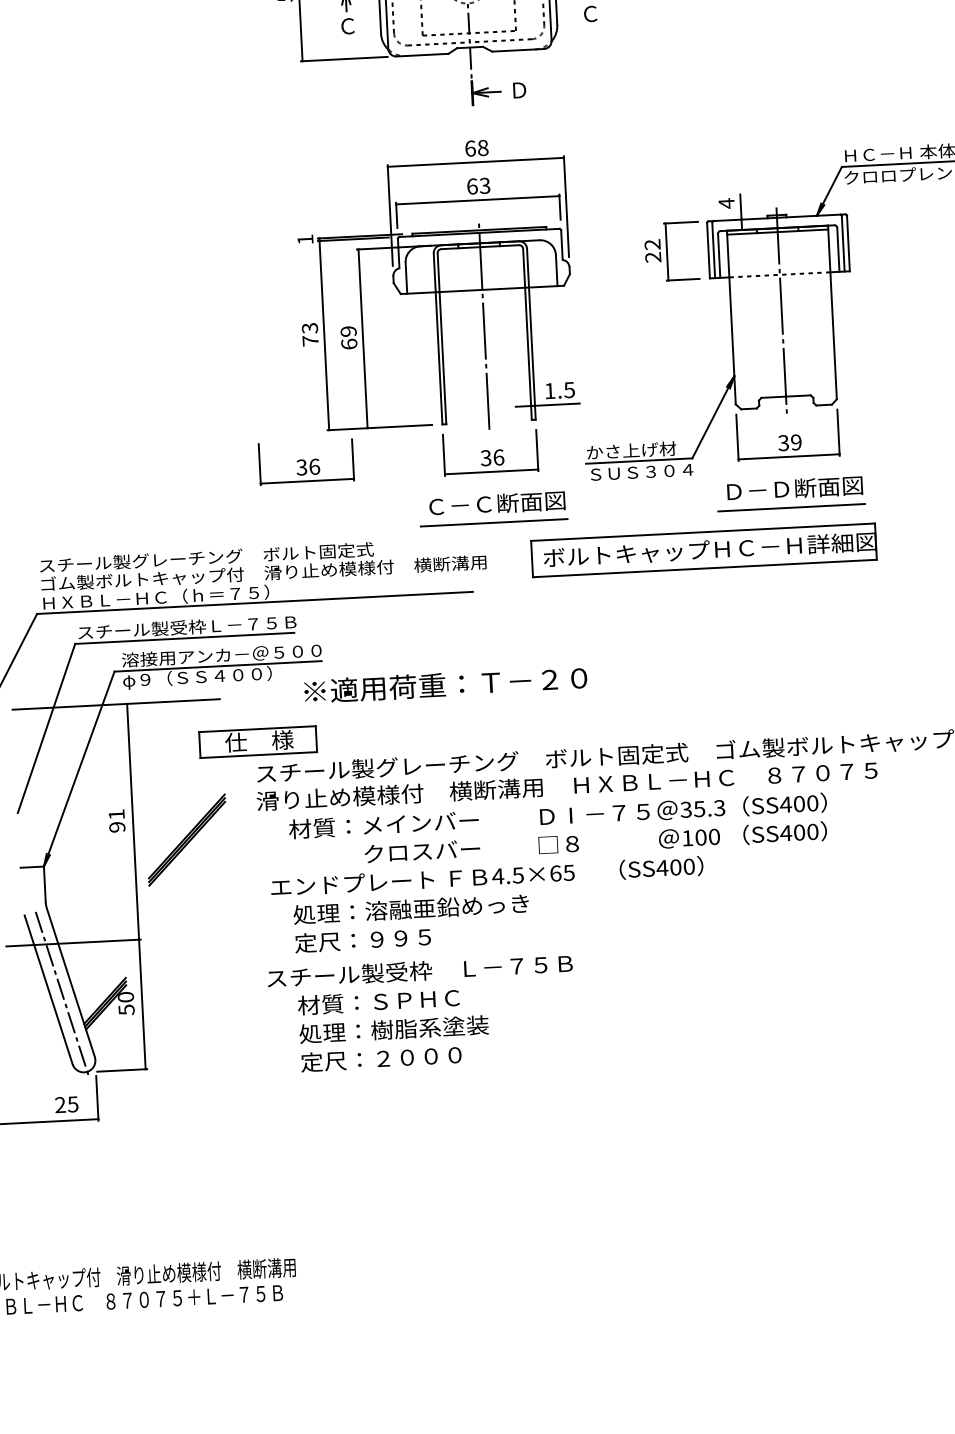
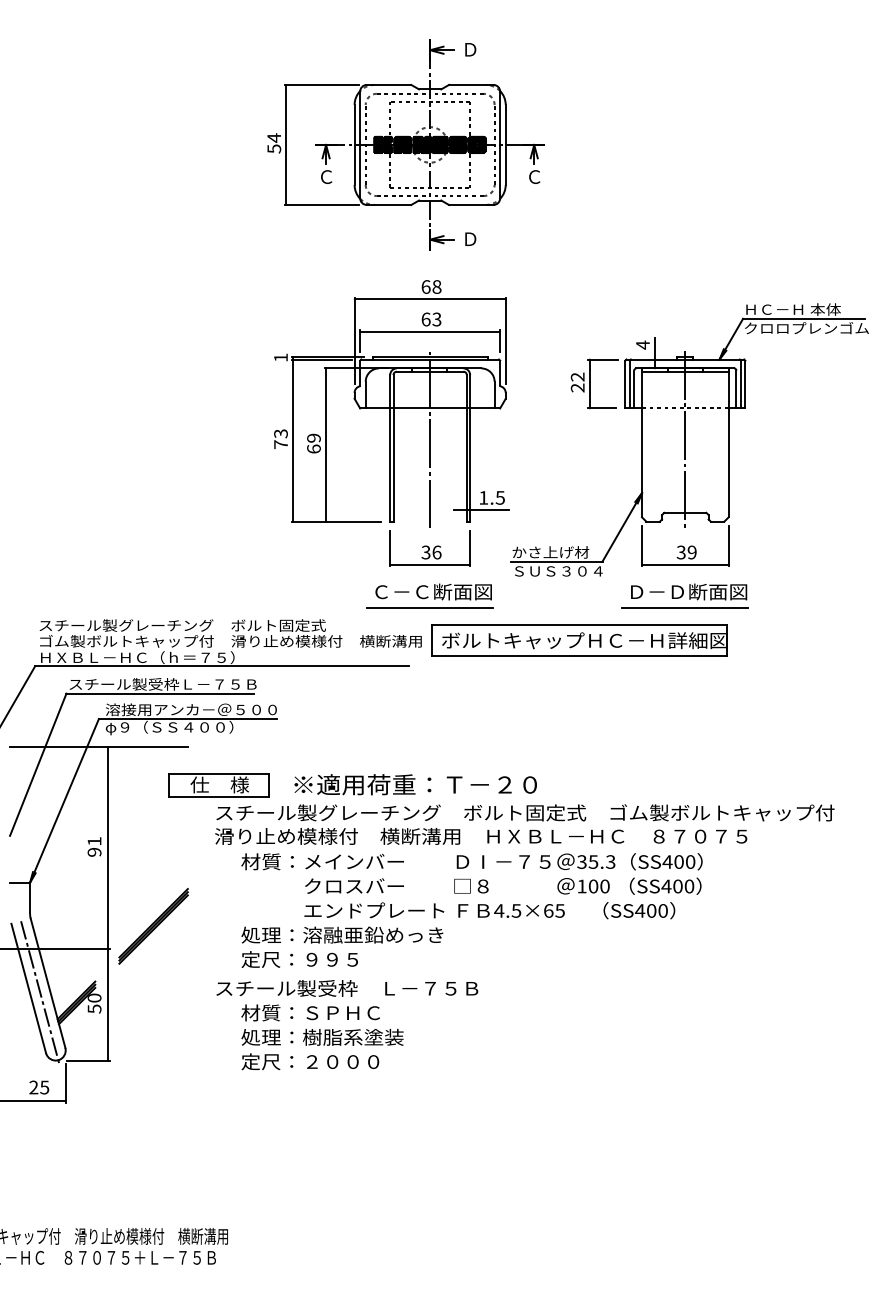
part: (305, 462) -> (271, 548), removed
part: (703, 549) -> (579, 640), moved
text: (445, 684) -> (415, 784), moved
part: (186, 840) -> (153, 926), moved
text: (486, 876) -> (489, 910), moved

